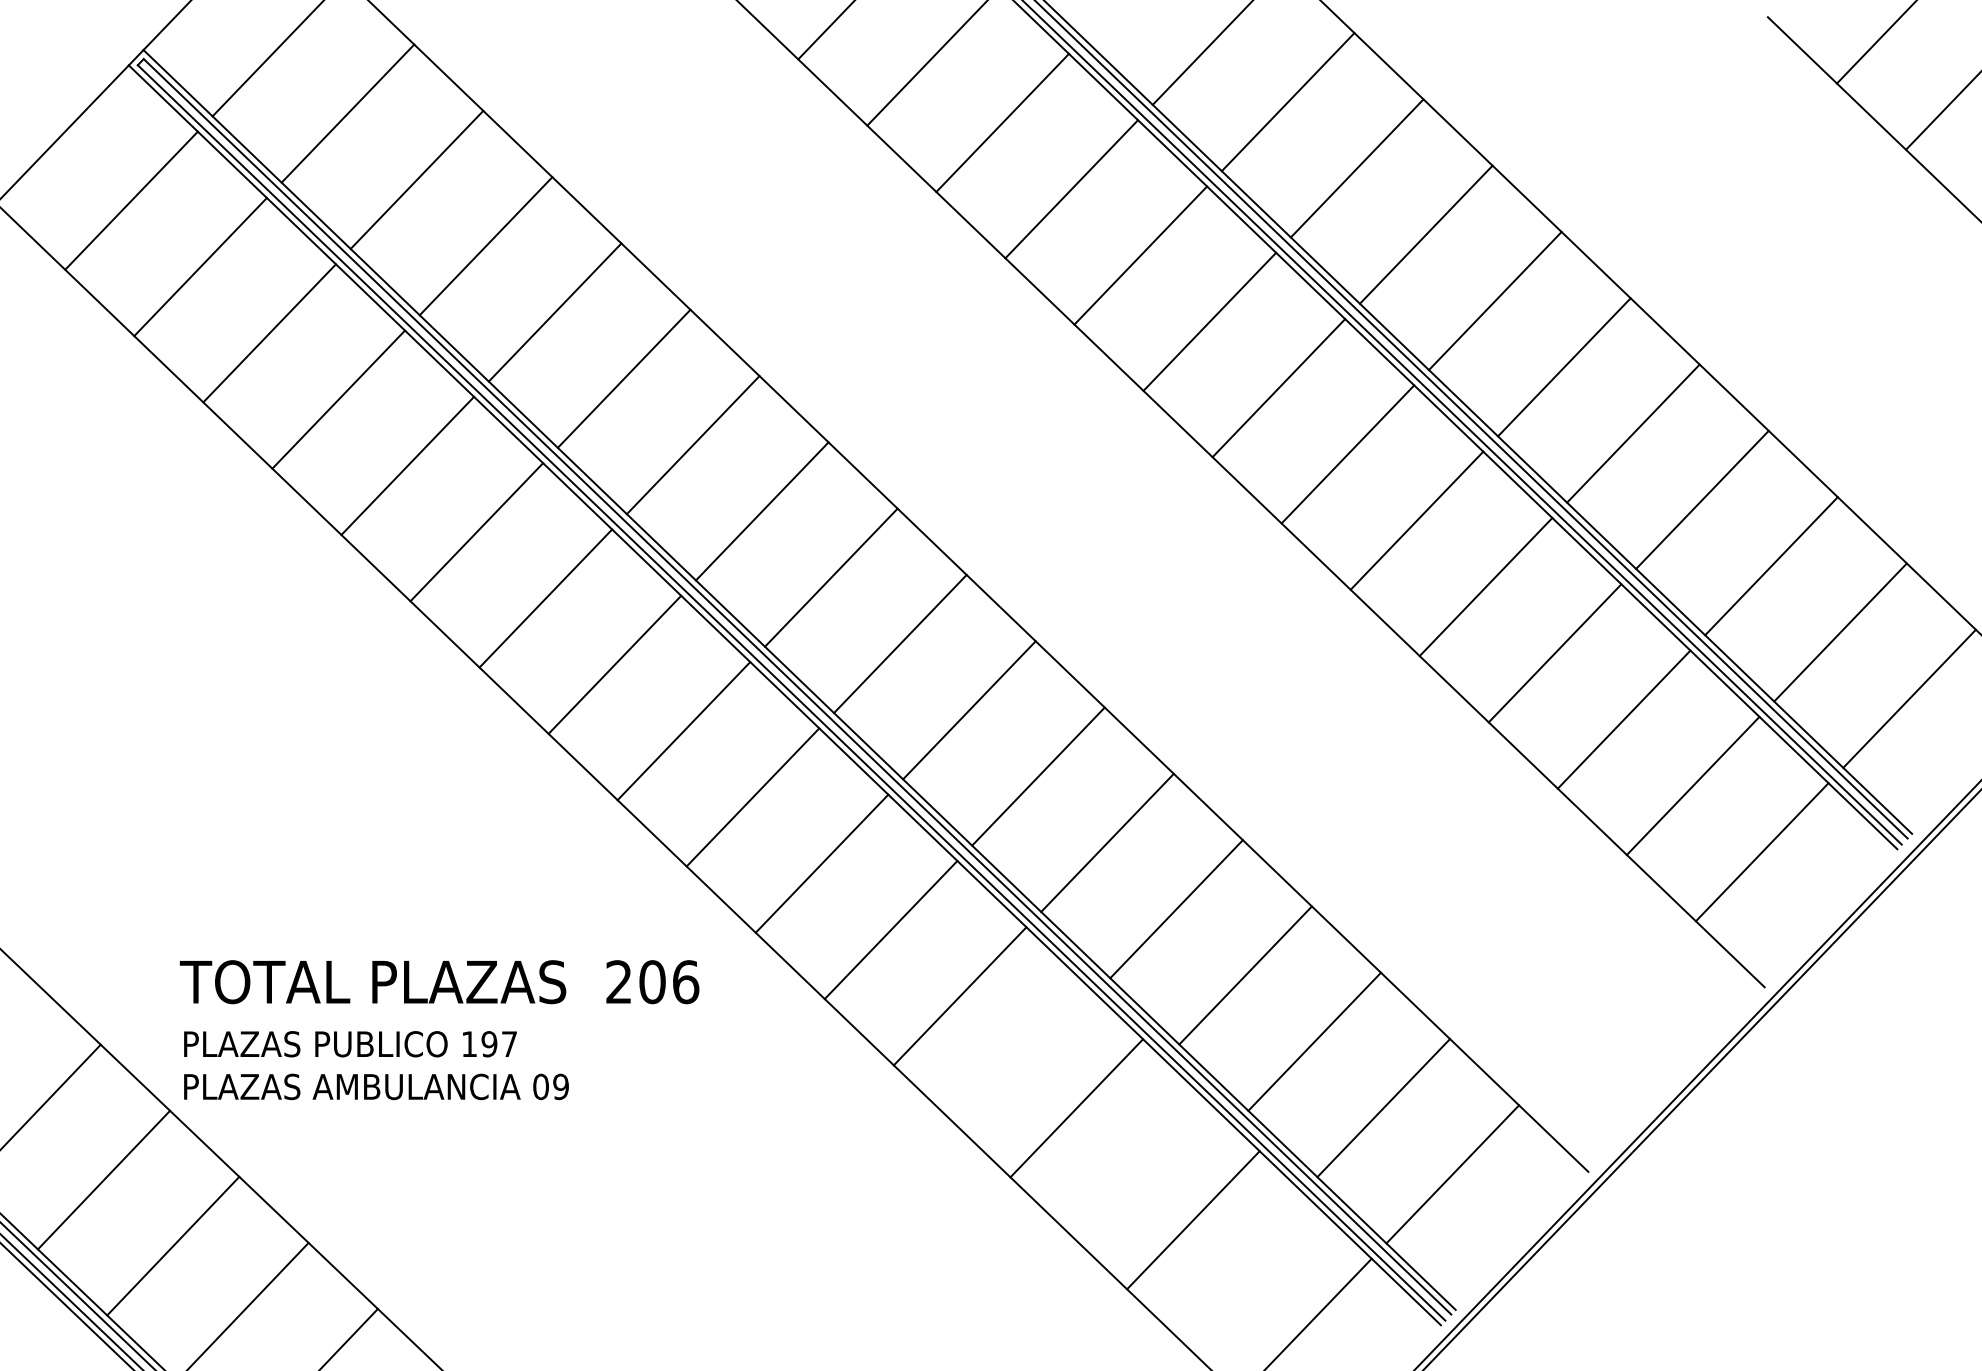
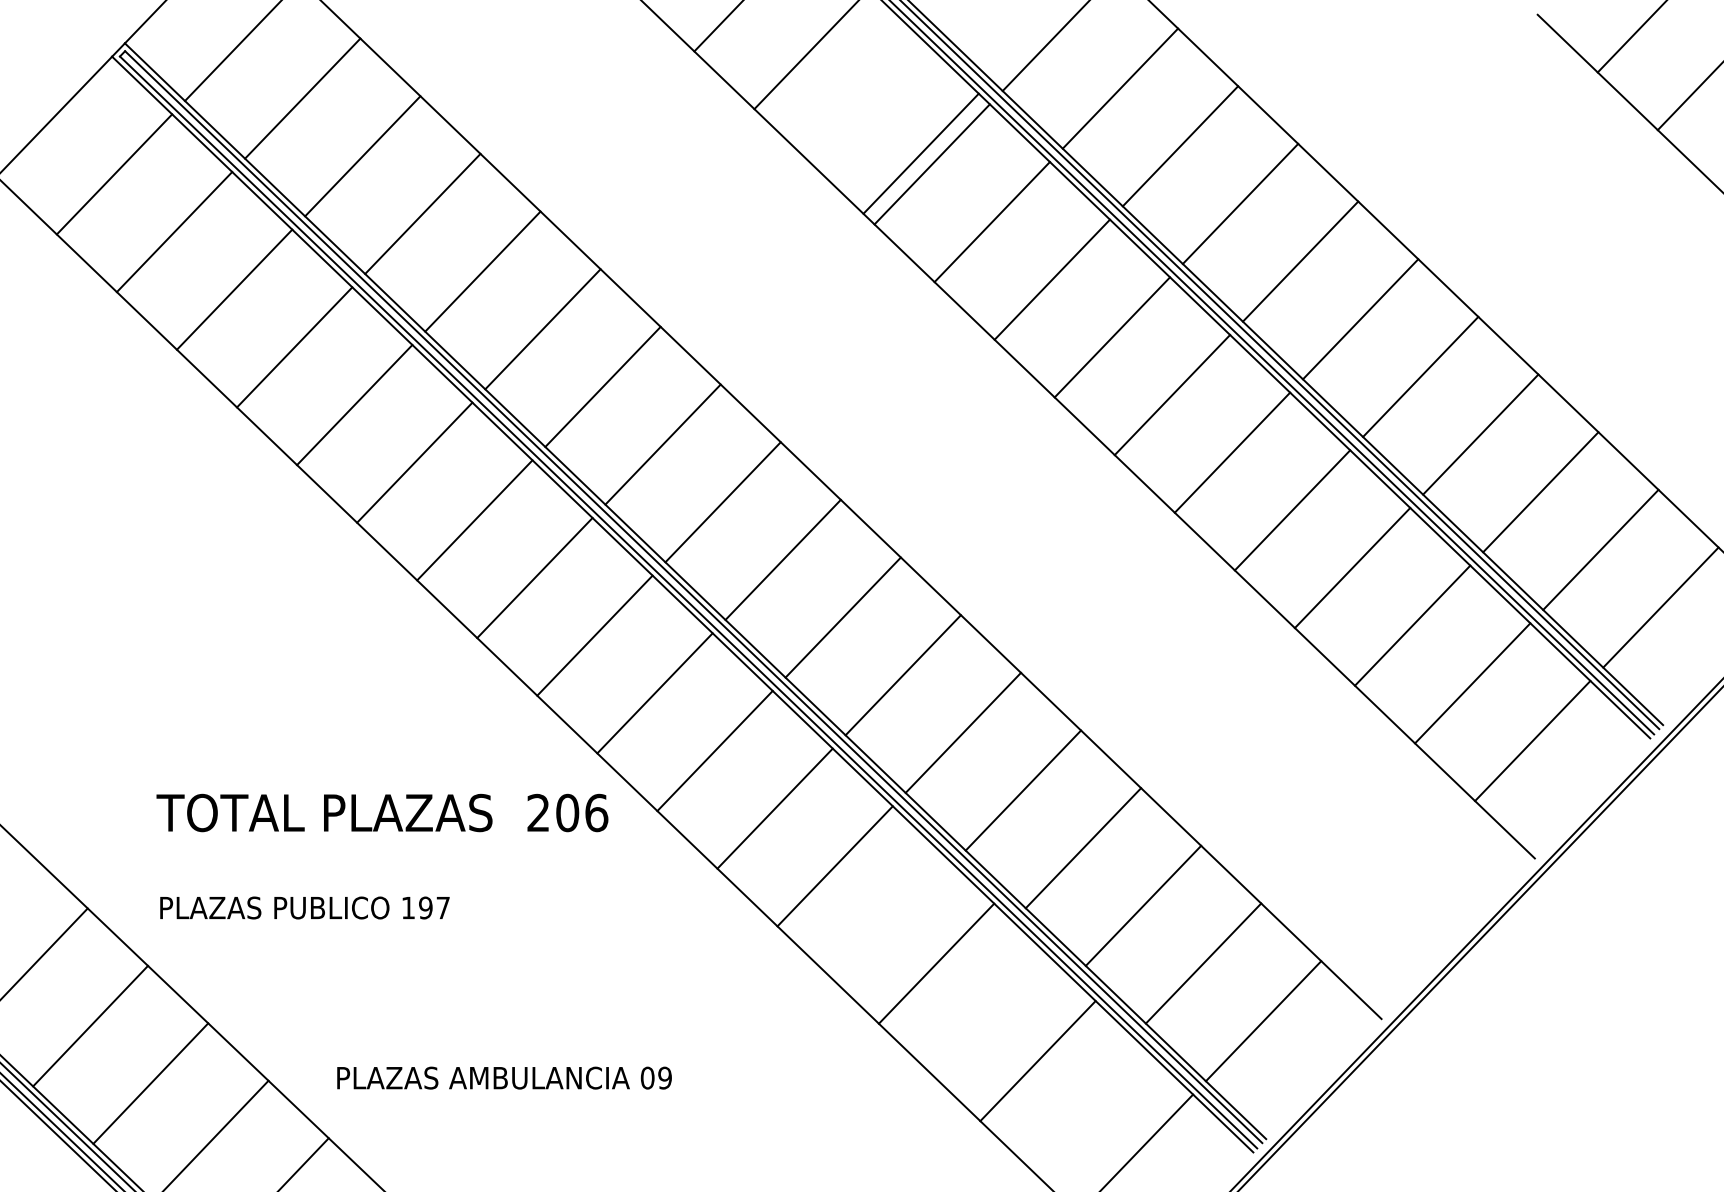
line: (1001, 122) -> (920, 153), moved
text: (439, 981) -> (382, 812), moved
text: (376, 1086) -> (504, 1077), moved

